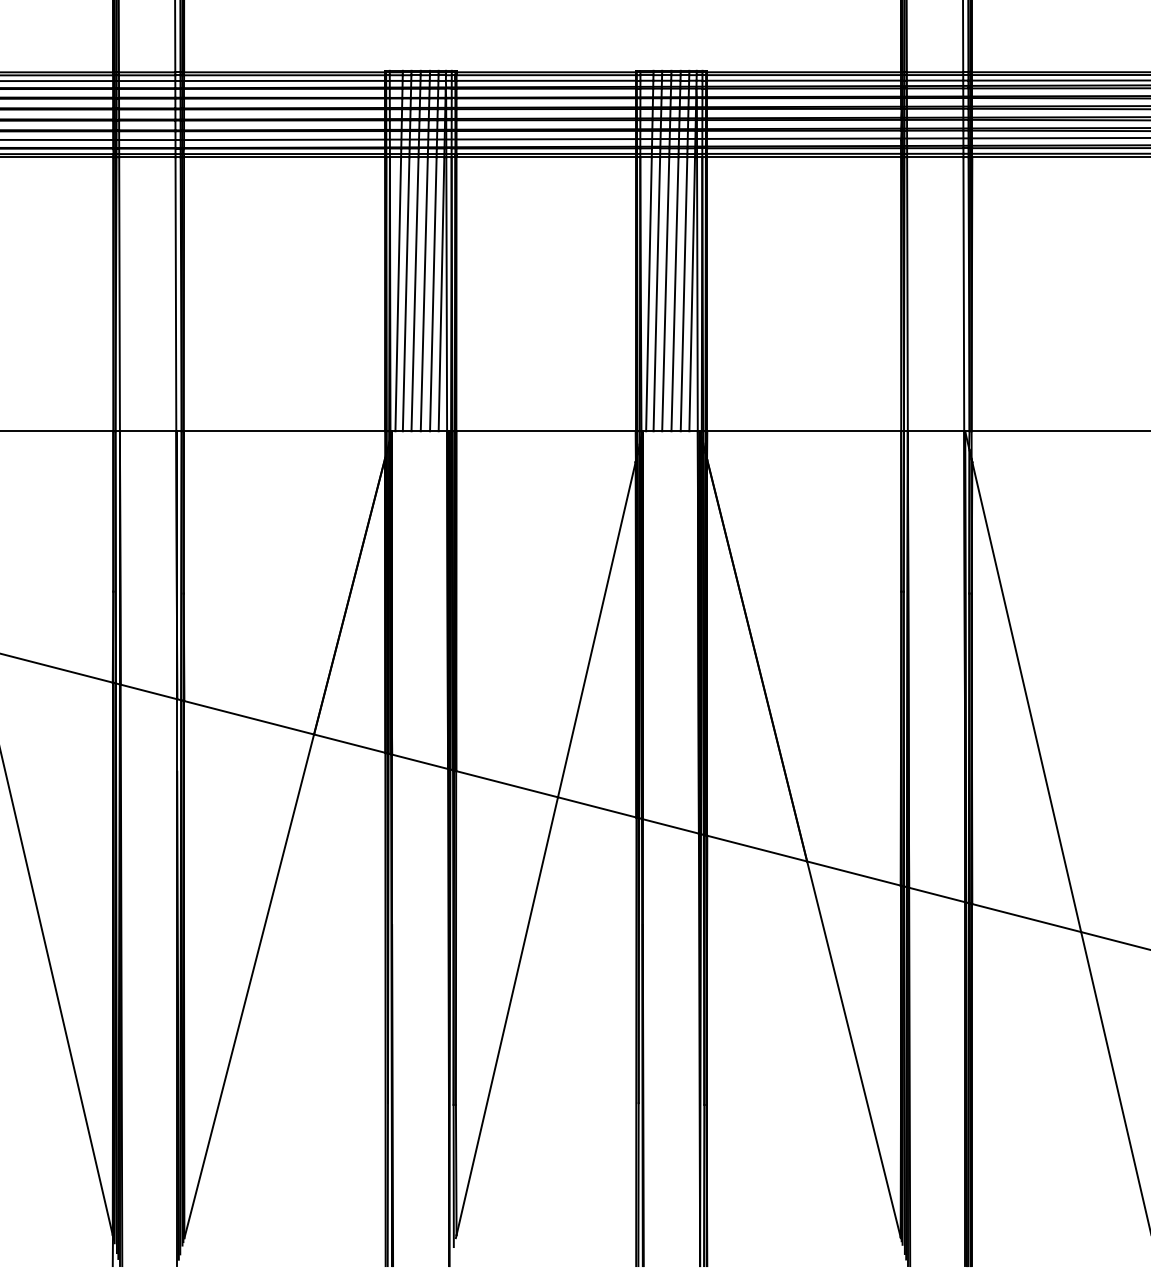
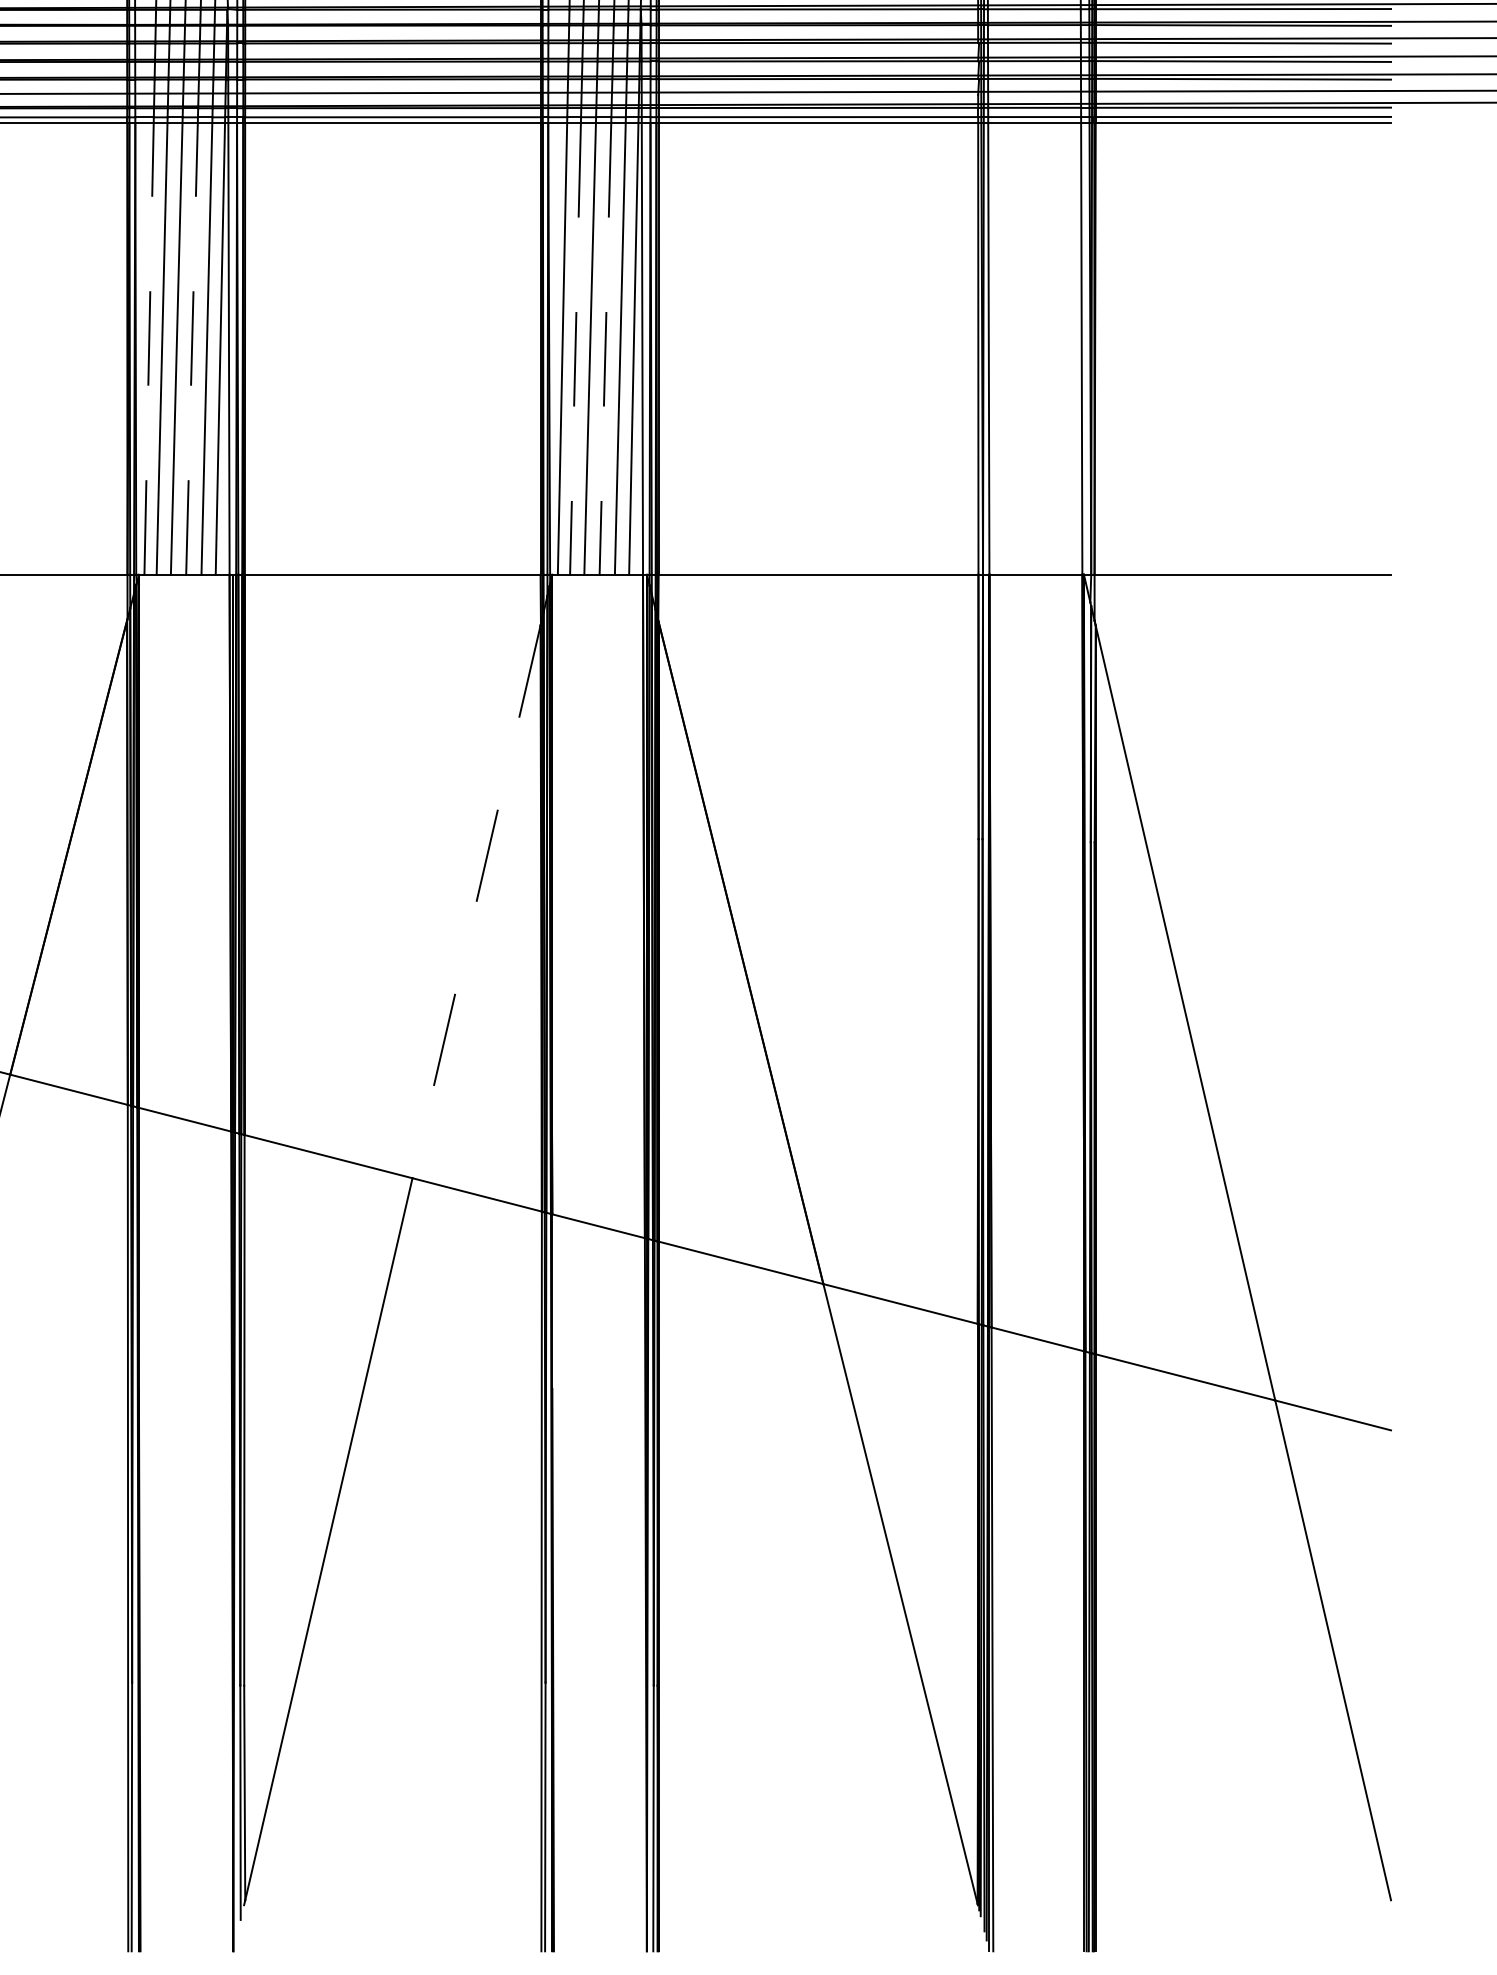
line: (398, 294) -> (149, 349), solid -> dashed
line: (424, 294) -> (192, 349), solid -> dashed
line: (656, 294) -> (574, 349), solid -> dashed
line: (675, 294) -> (606, 349), solid -> dashed
line: (596, 629) -> (475, 901), solid -> dashed

